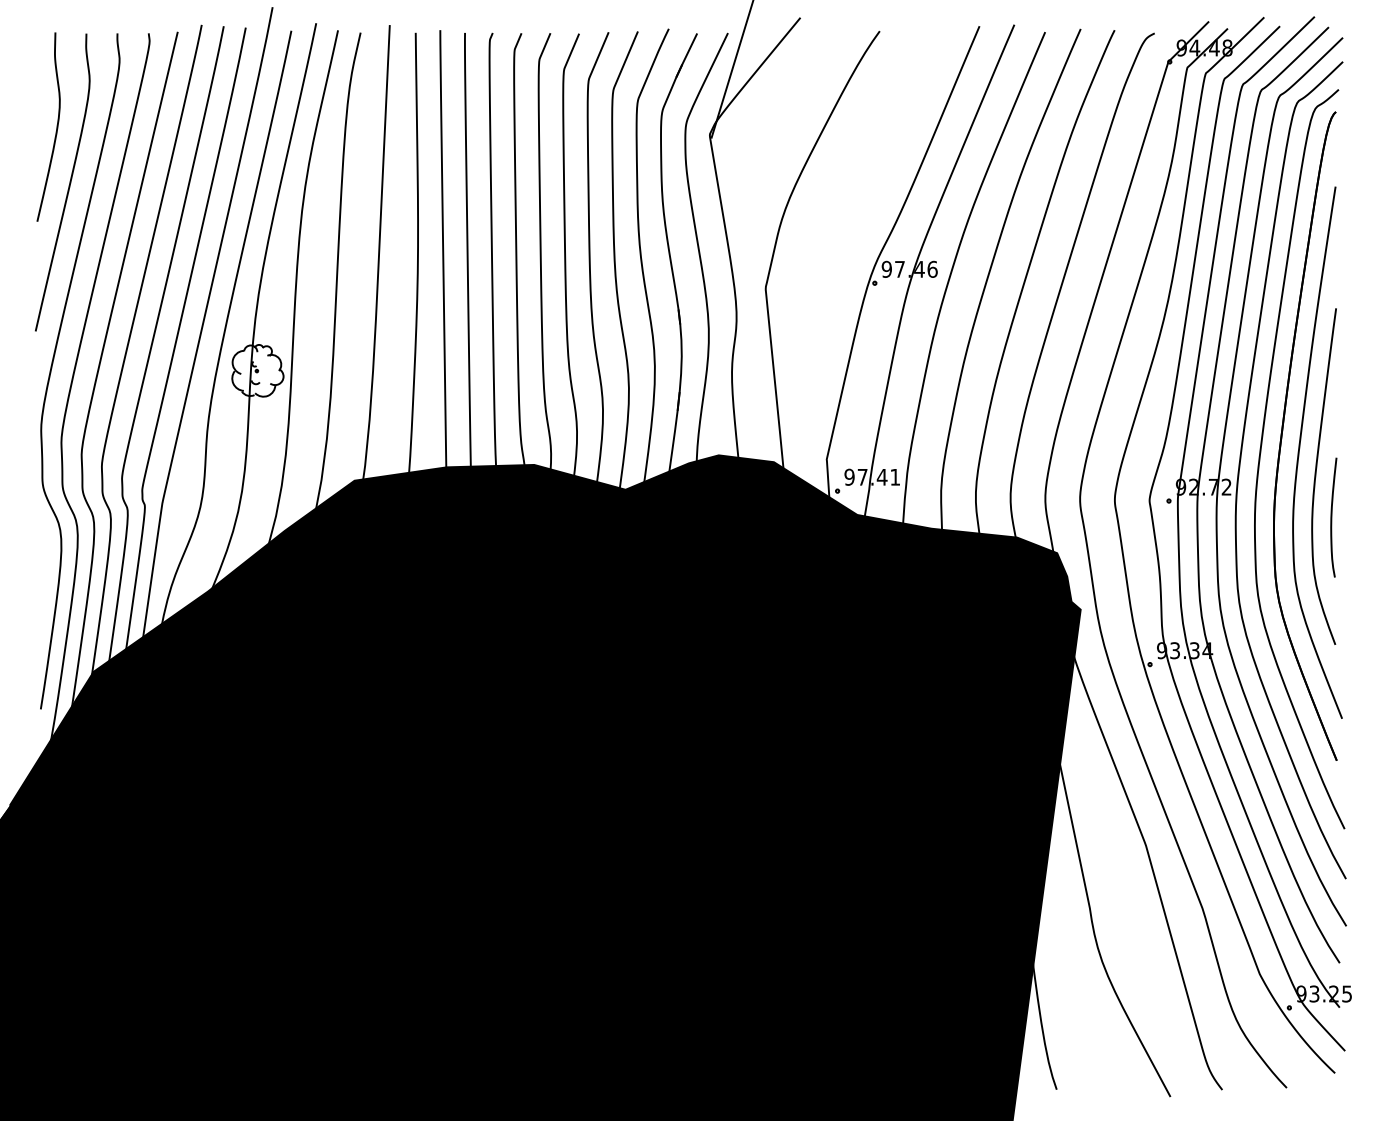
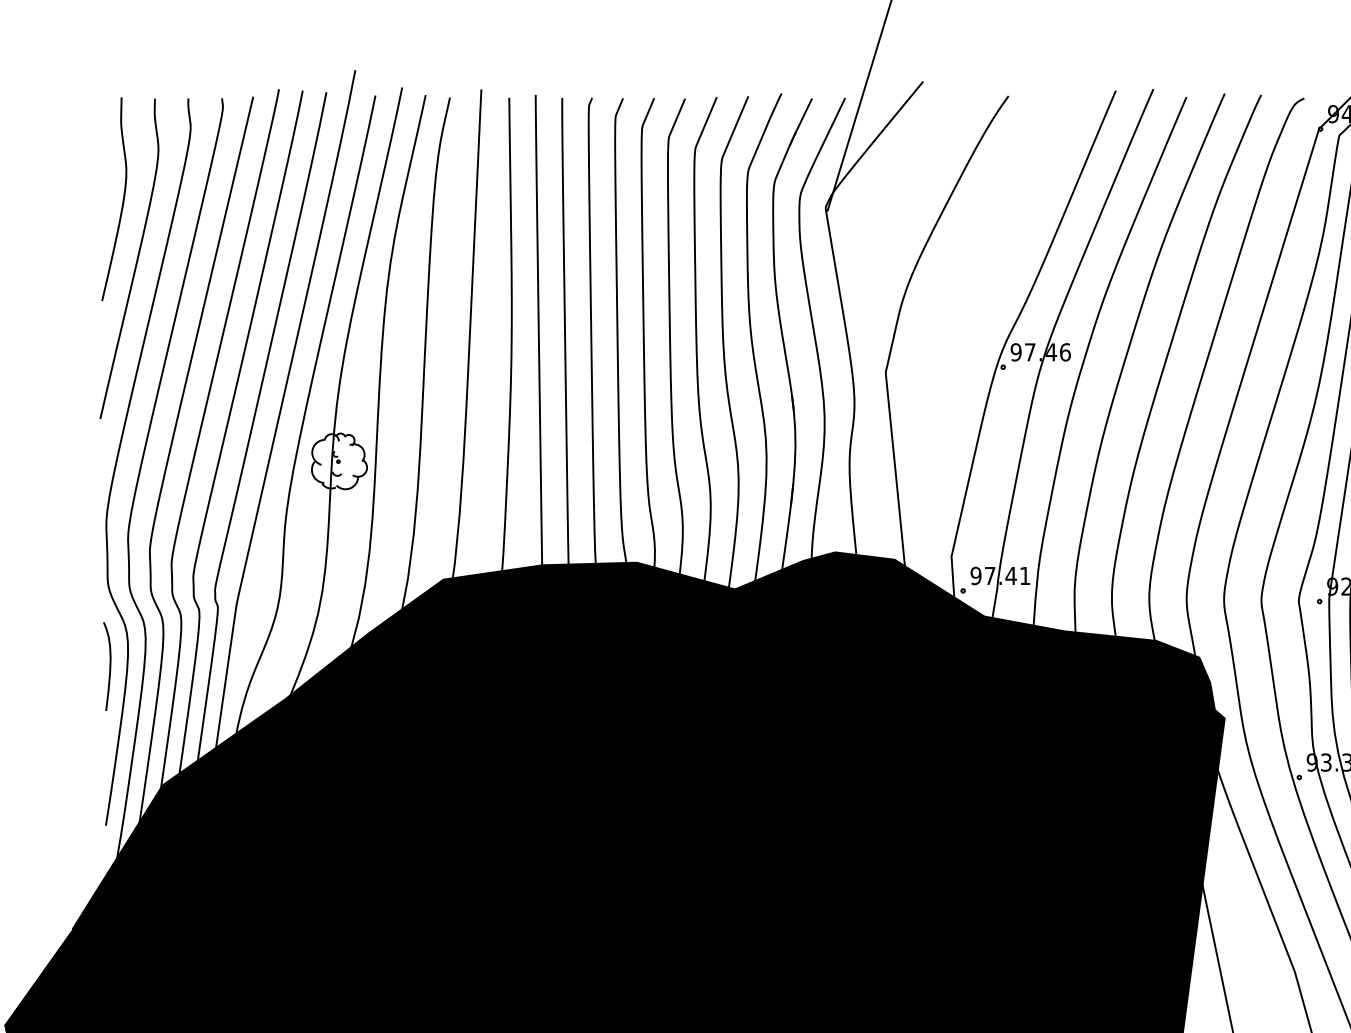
curve: (44, 561) -> (109, 666), added

